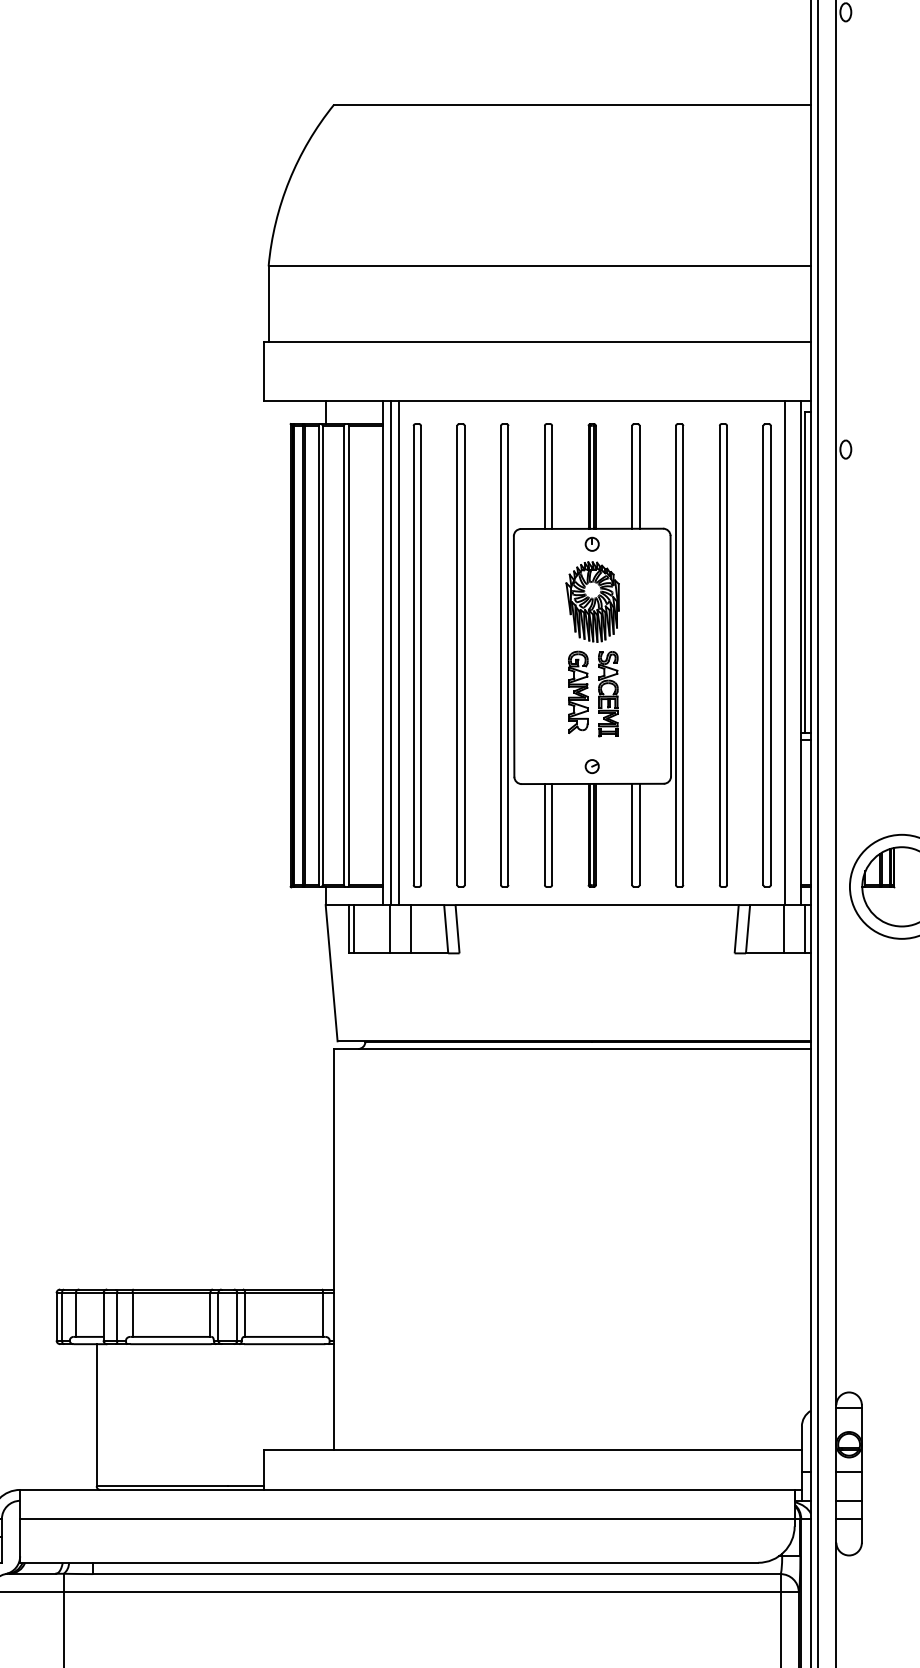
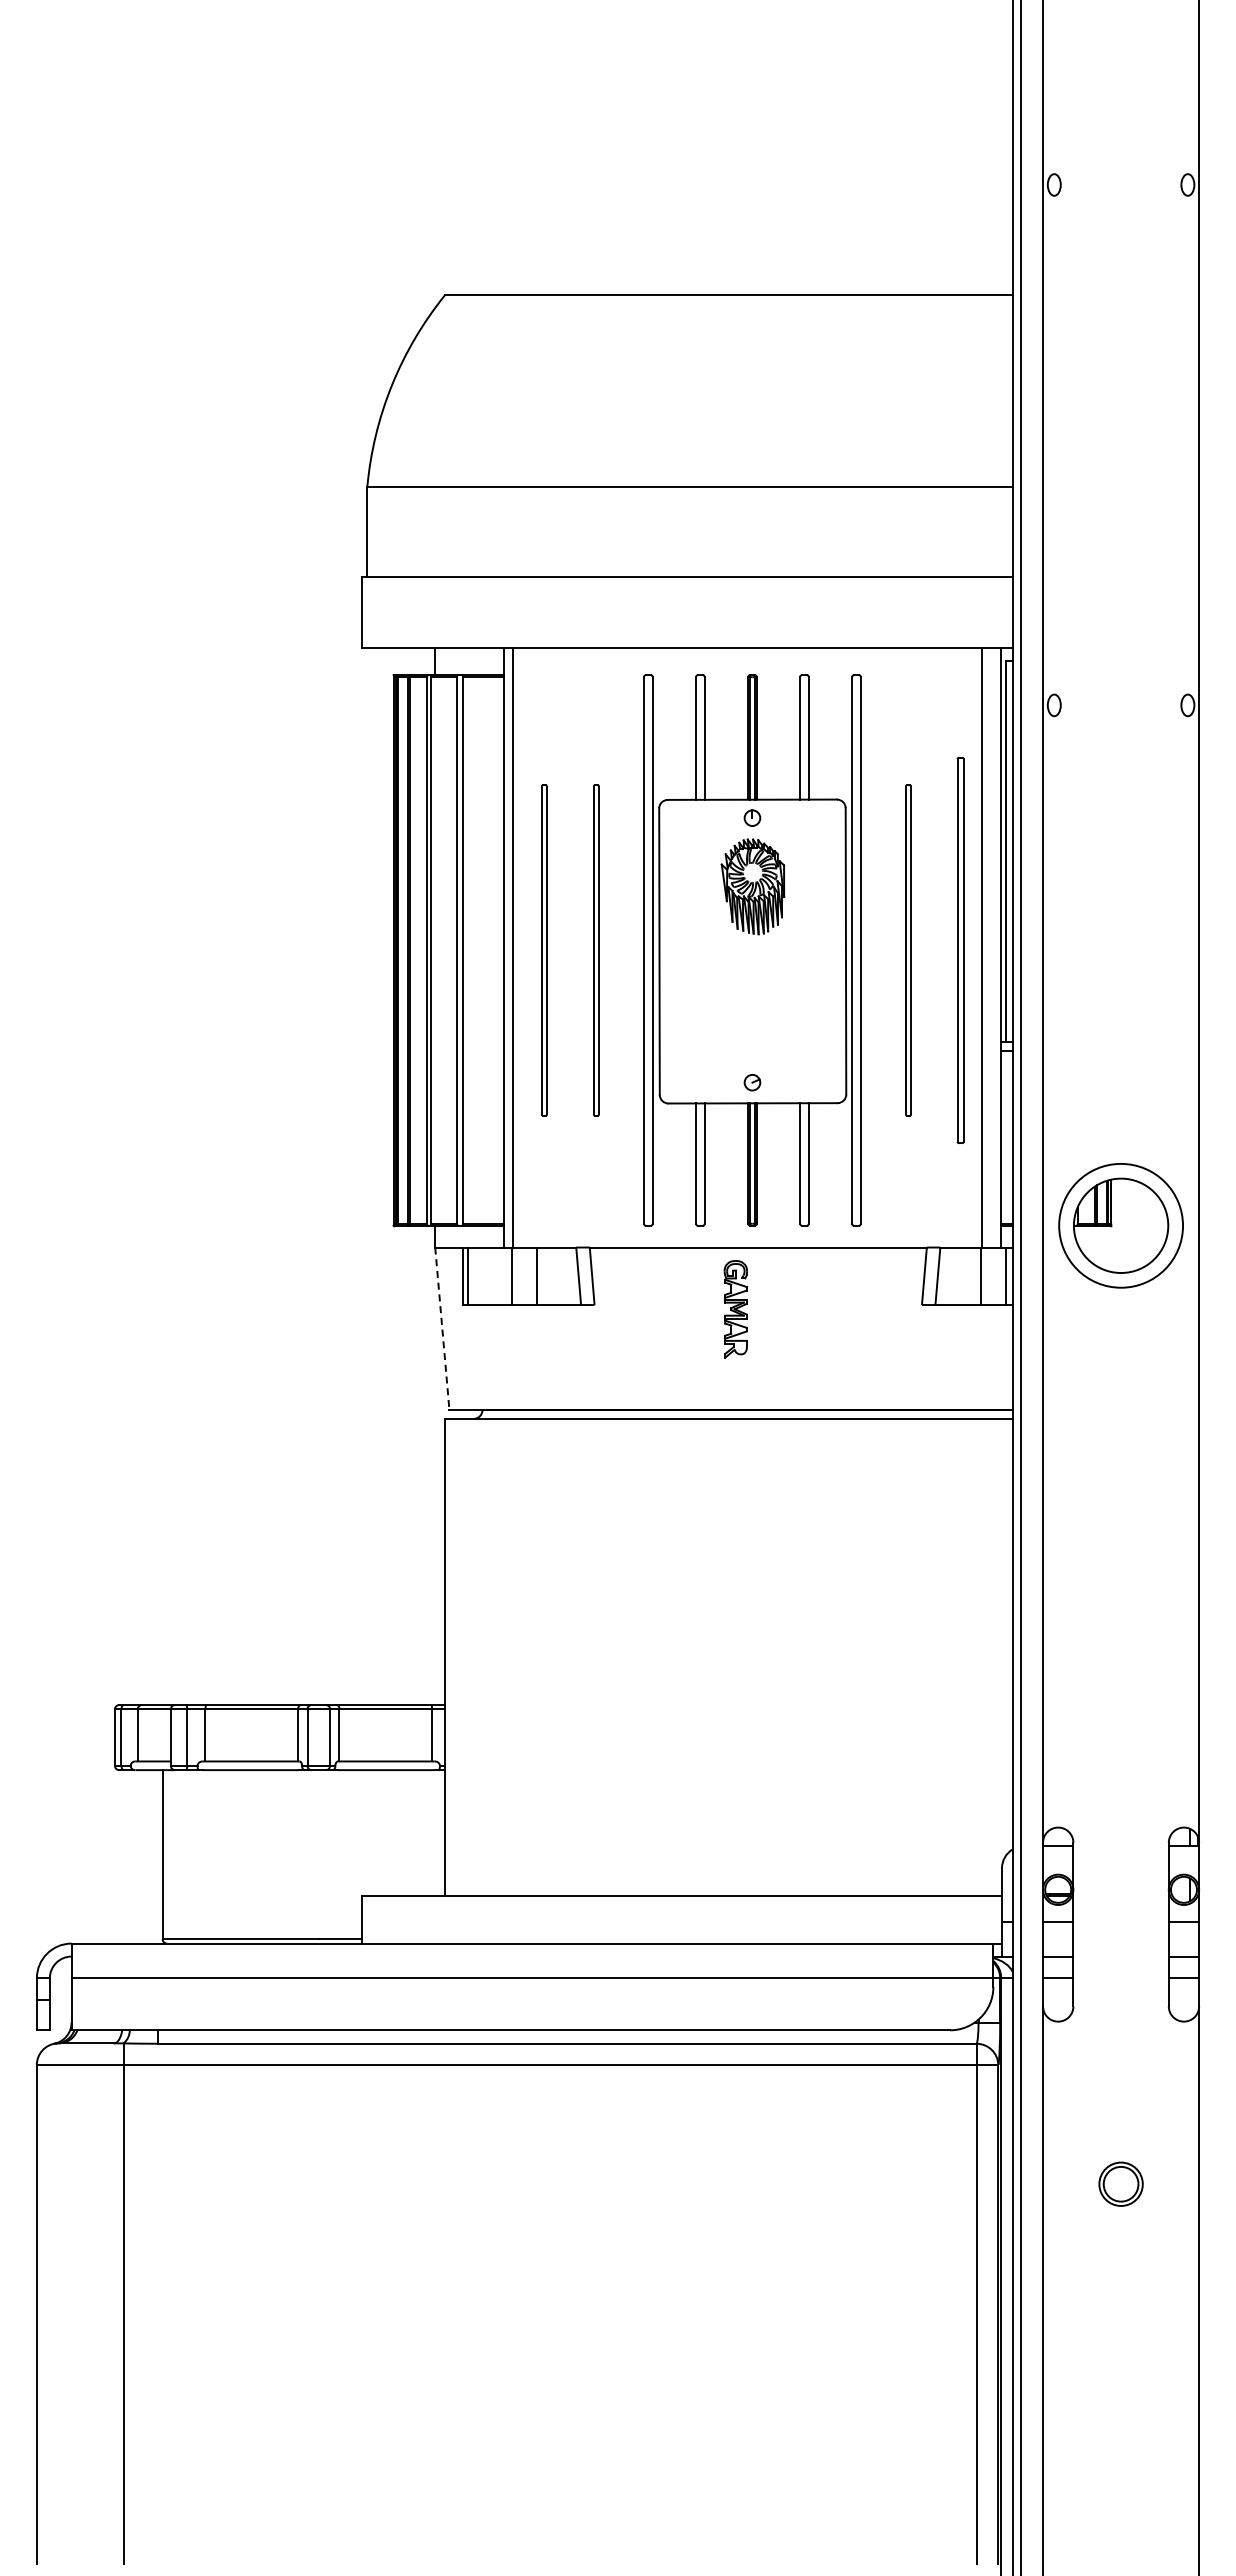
line: (399, 653) -> (522, 947), removed
part: (417, 655) -> (544, 950), size x0.6
part: (461, 655) -> (596, 950), size x0.6
part: (723, 655) -> (908, 950), size x0.6
part: (767, 655) -> (960, 950), size x0.7
part: (577, 692) -> (735, 1309), moved
part: (608, 694) -> (771, 996), removed
line: (331, 973) -> (442, 1329), solid -> dashed

